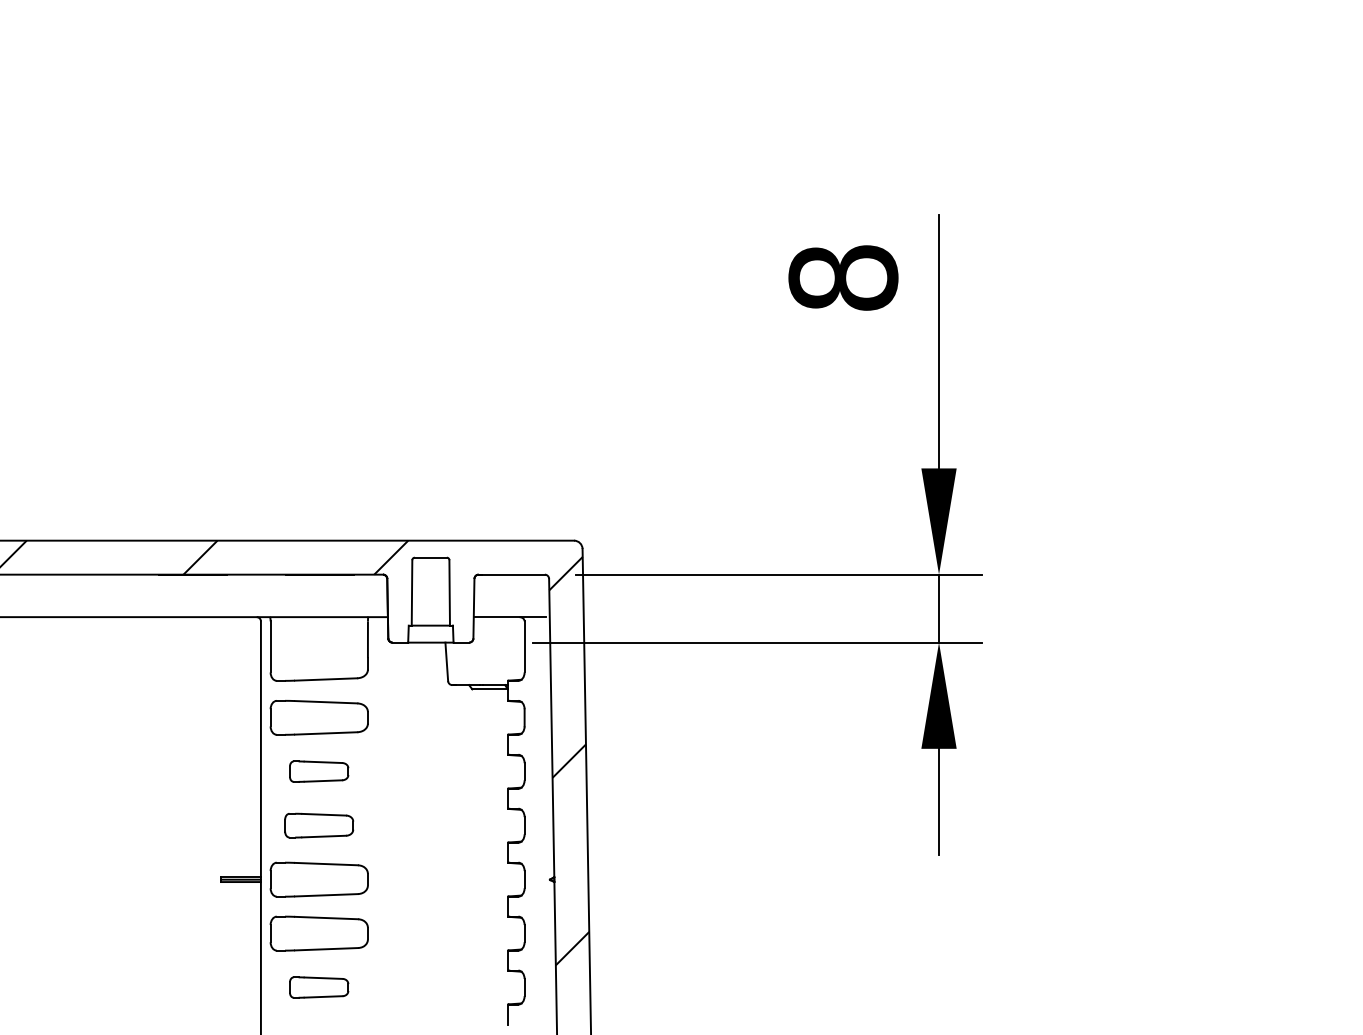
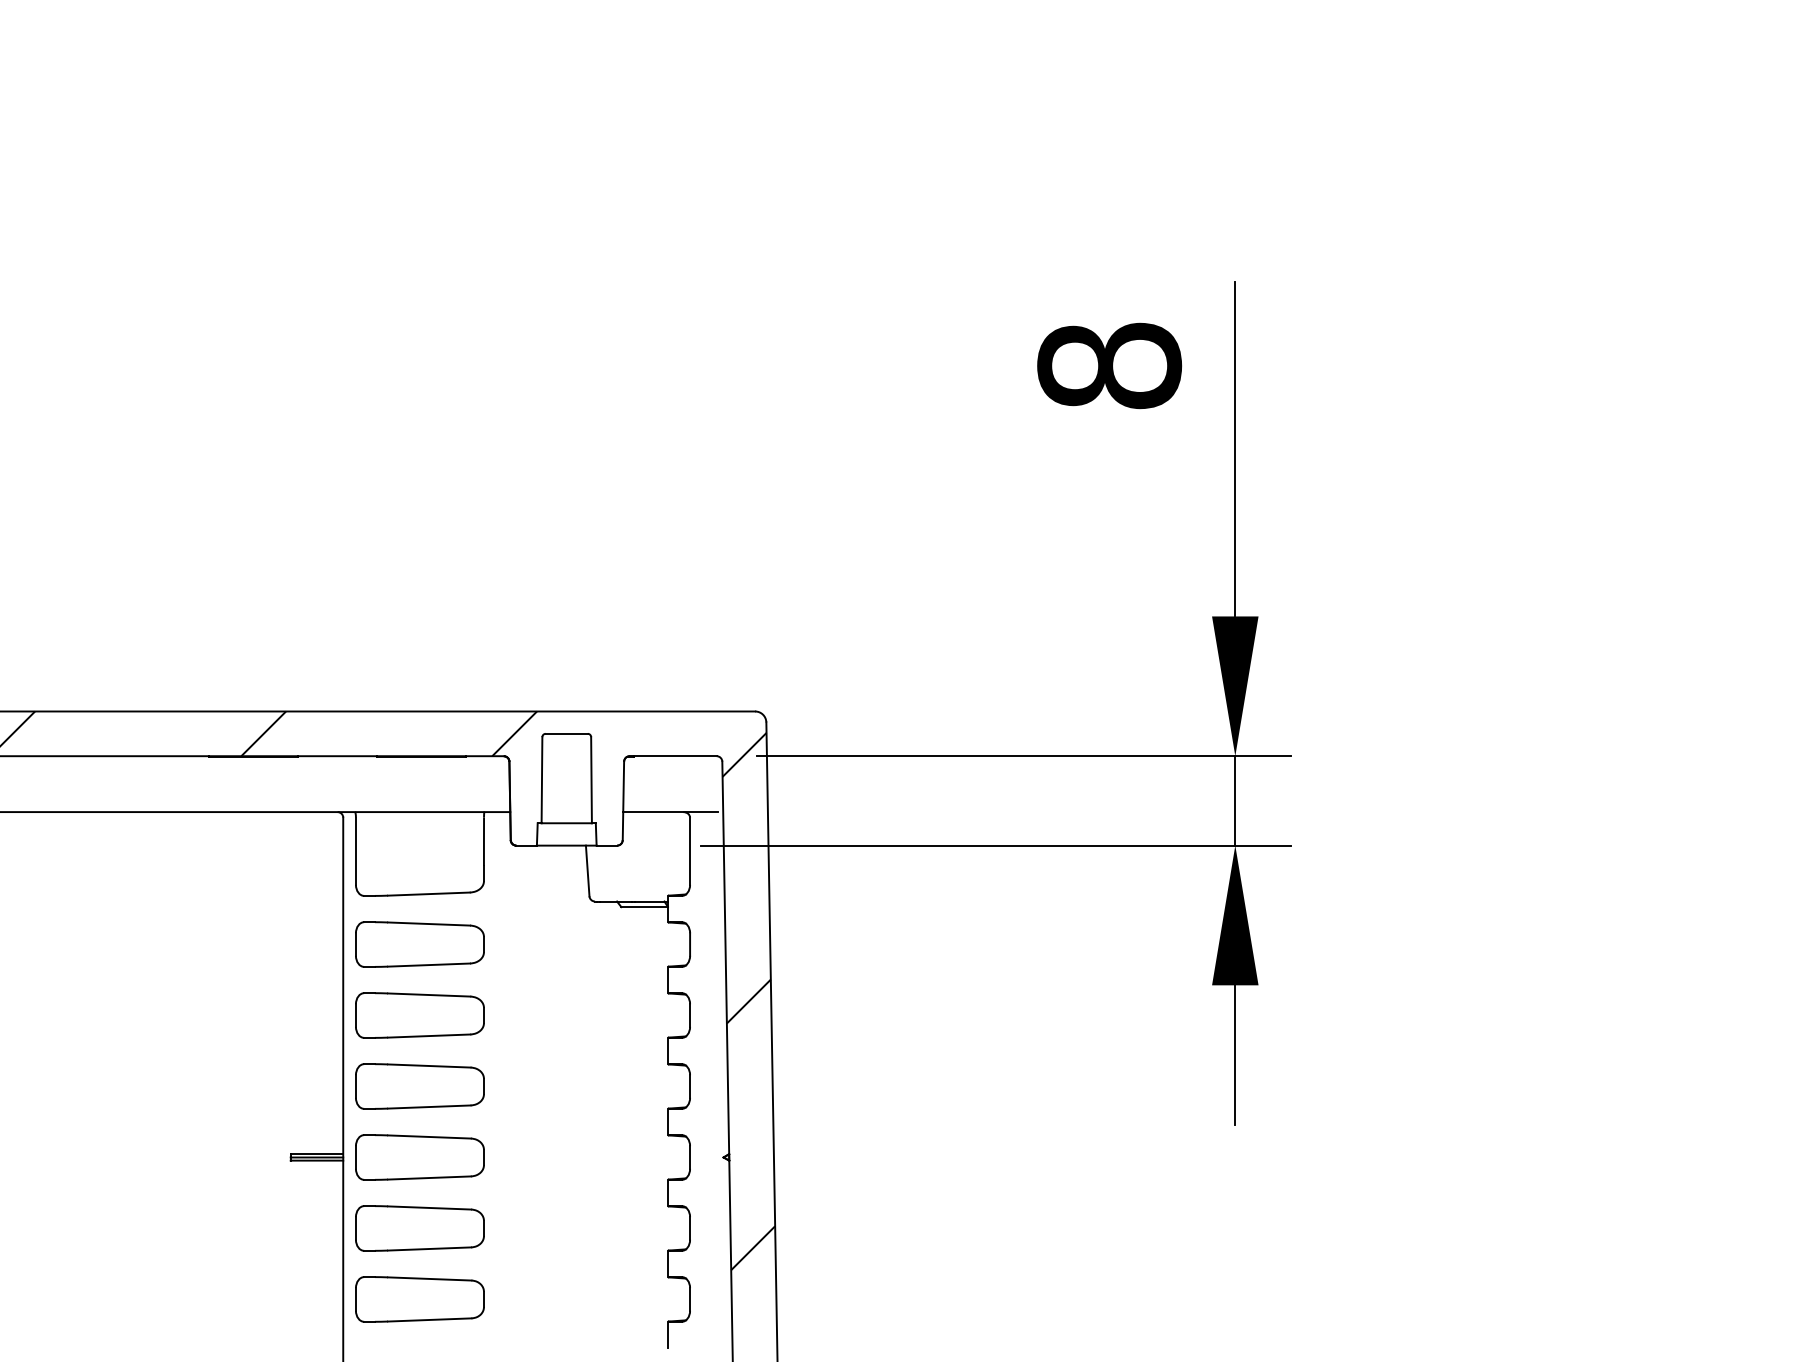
part: (318, 771) -> (418, 1015), size x1.67
part: (318, 825) -> (418, 1086), size x1.43
part: (318, 987) -> (418, 1299), size x1.67

